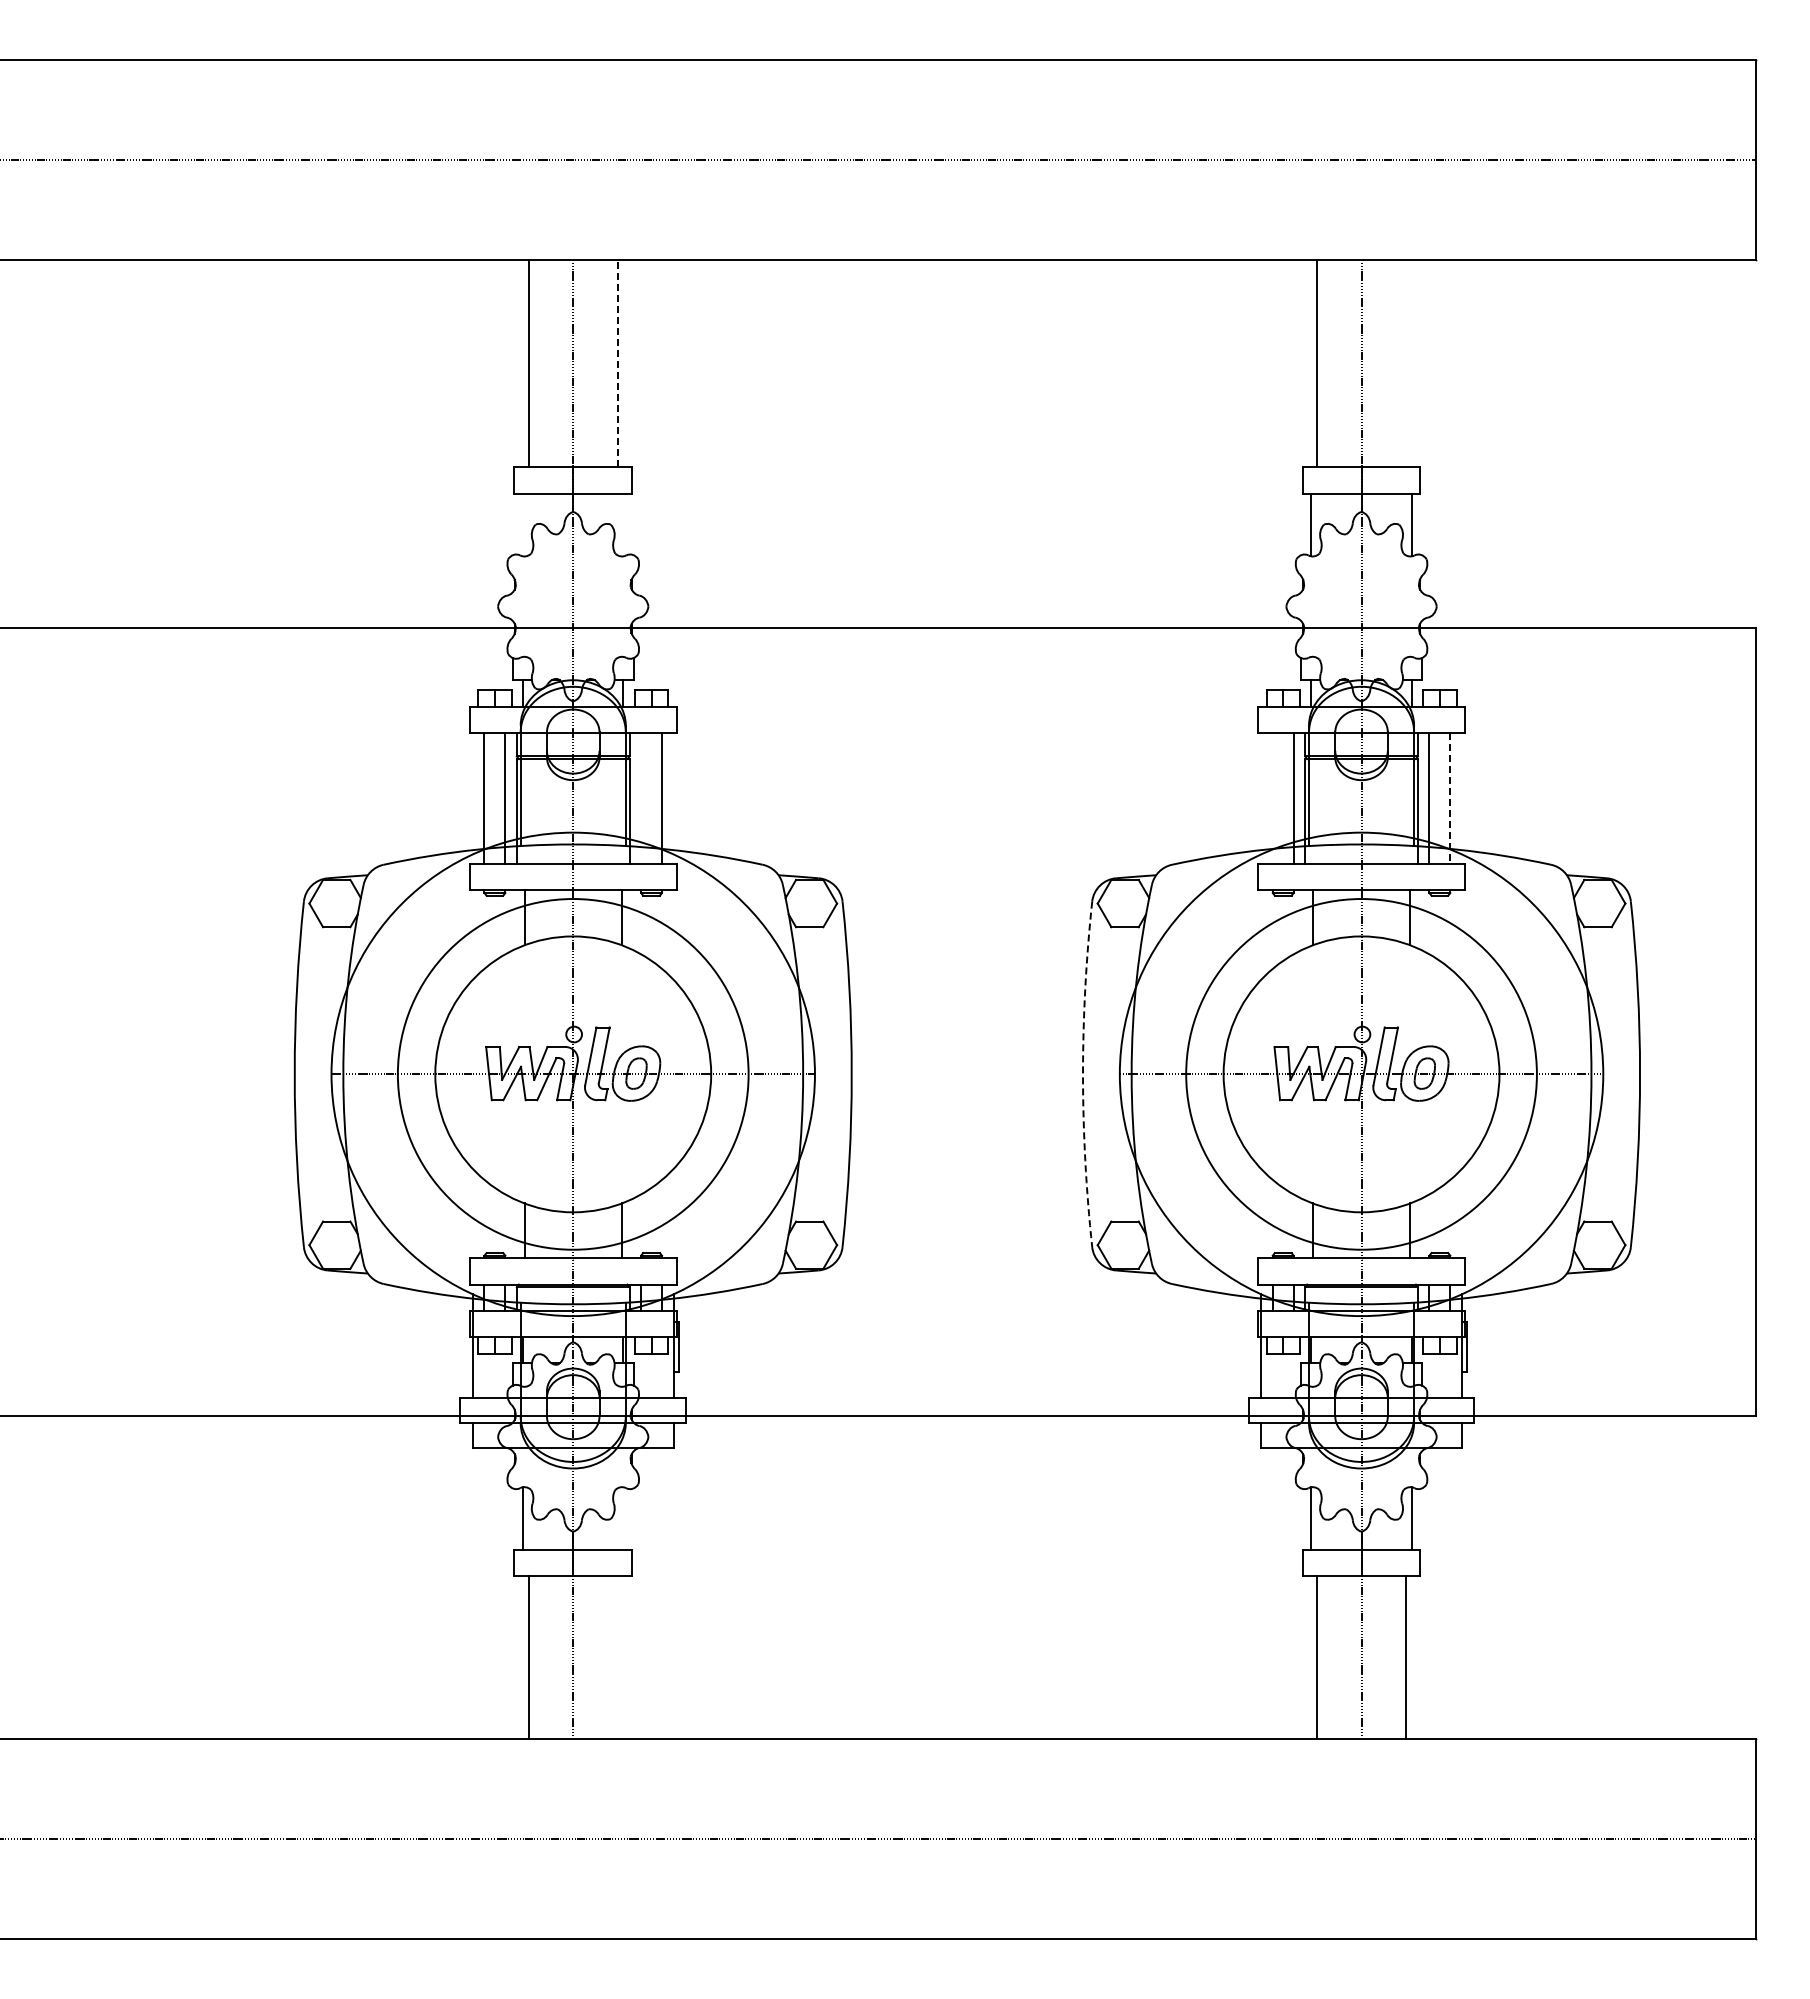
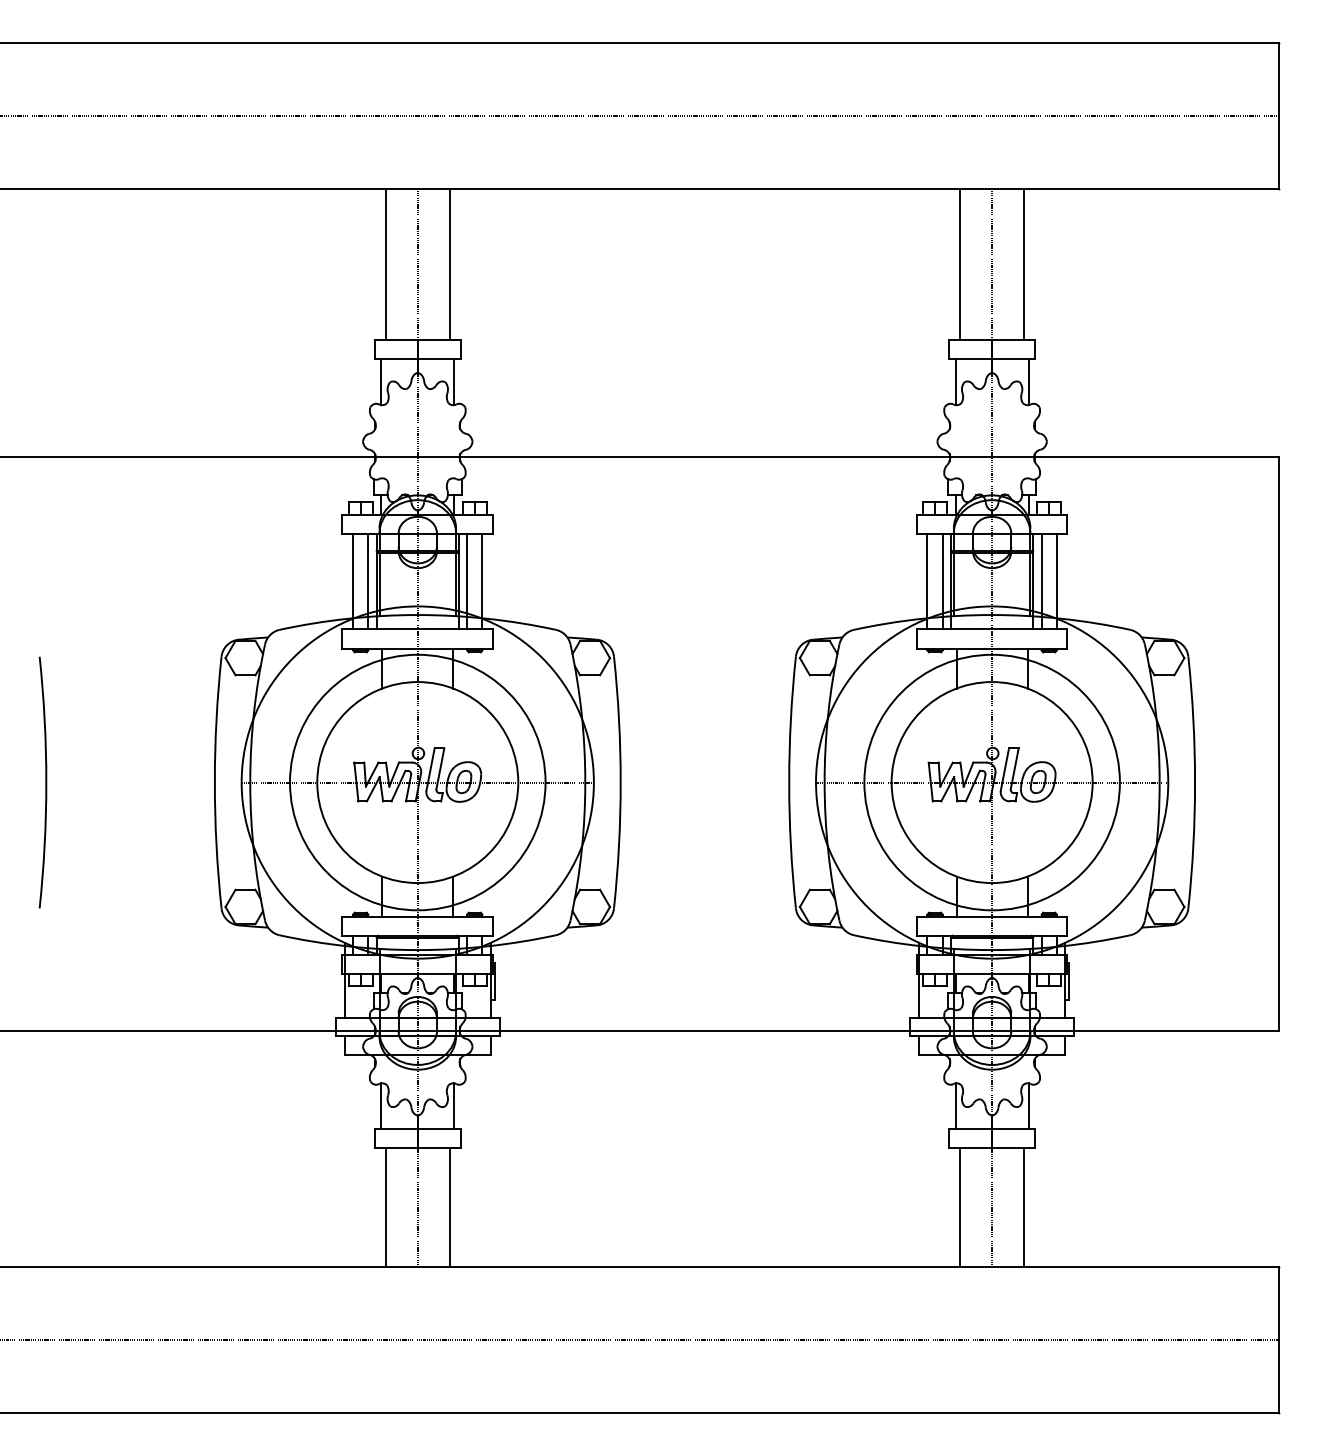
line: (617, 363) -> (450, 264), dashed -> solid
line: (1405, 363) -> (1024, 264), added
line: (523, 524) -> (381, 381), added
line: (623, 524) -> (454, 381), added
line: (641, 798) -> (467, 581), added
line: (1272, 798) -> (927, 581), added
line: (1450, 798) -> (1056, 581), dashed -> solid
arc: (62, 1073) -> (45, 781), added
arc: (1083, 1074) -> (789, 782), dashed -> solid
line: (623, 1518) -> (454, 1106), added
line: (617, 1657) -> (450, 1207), added

